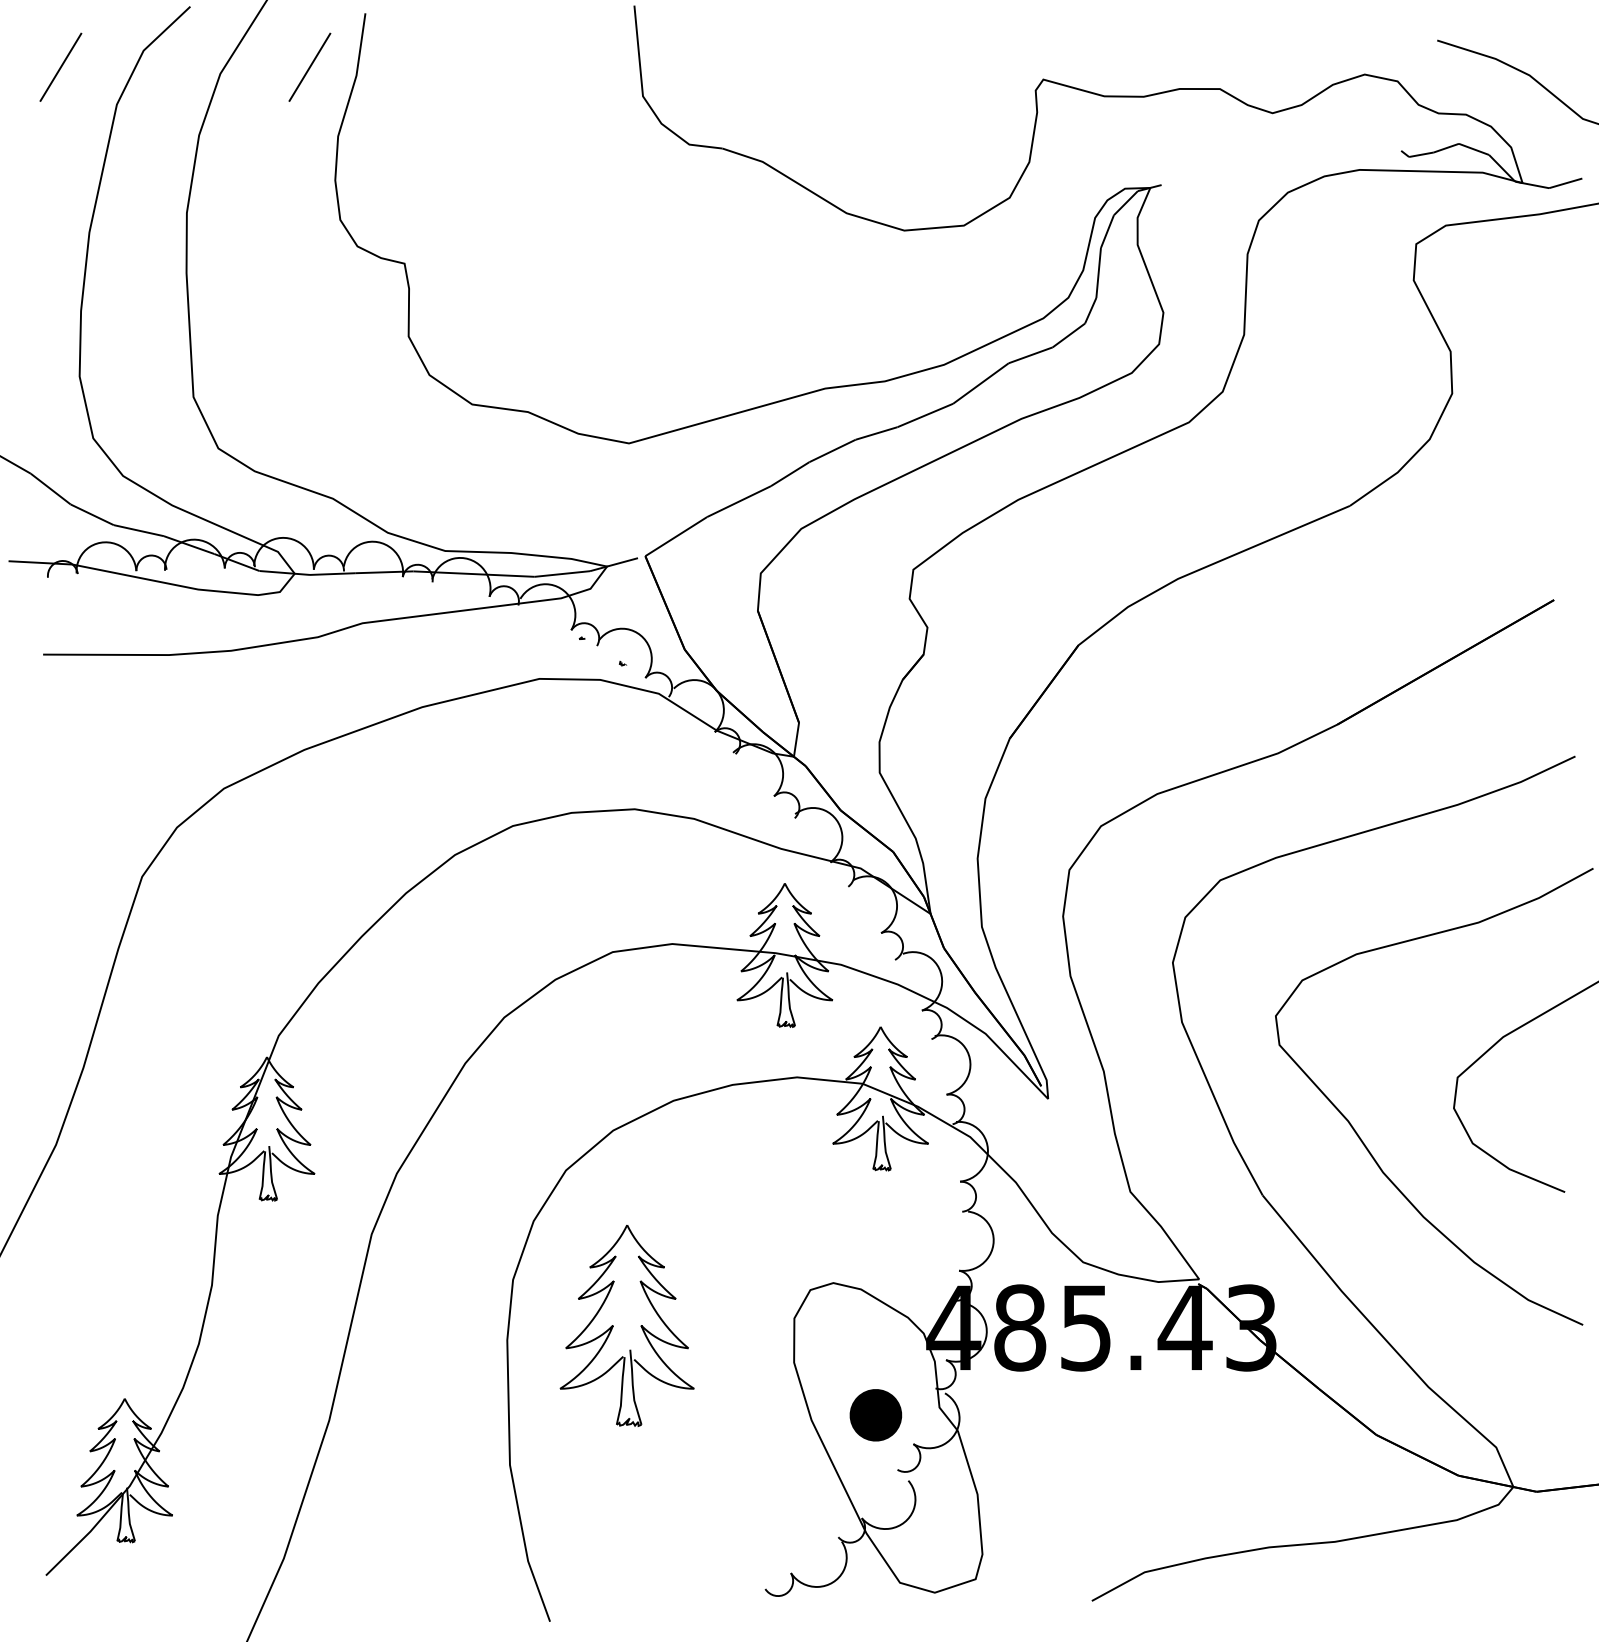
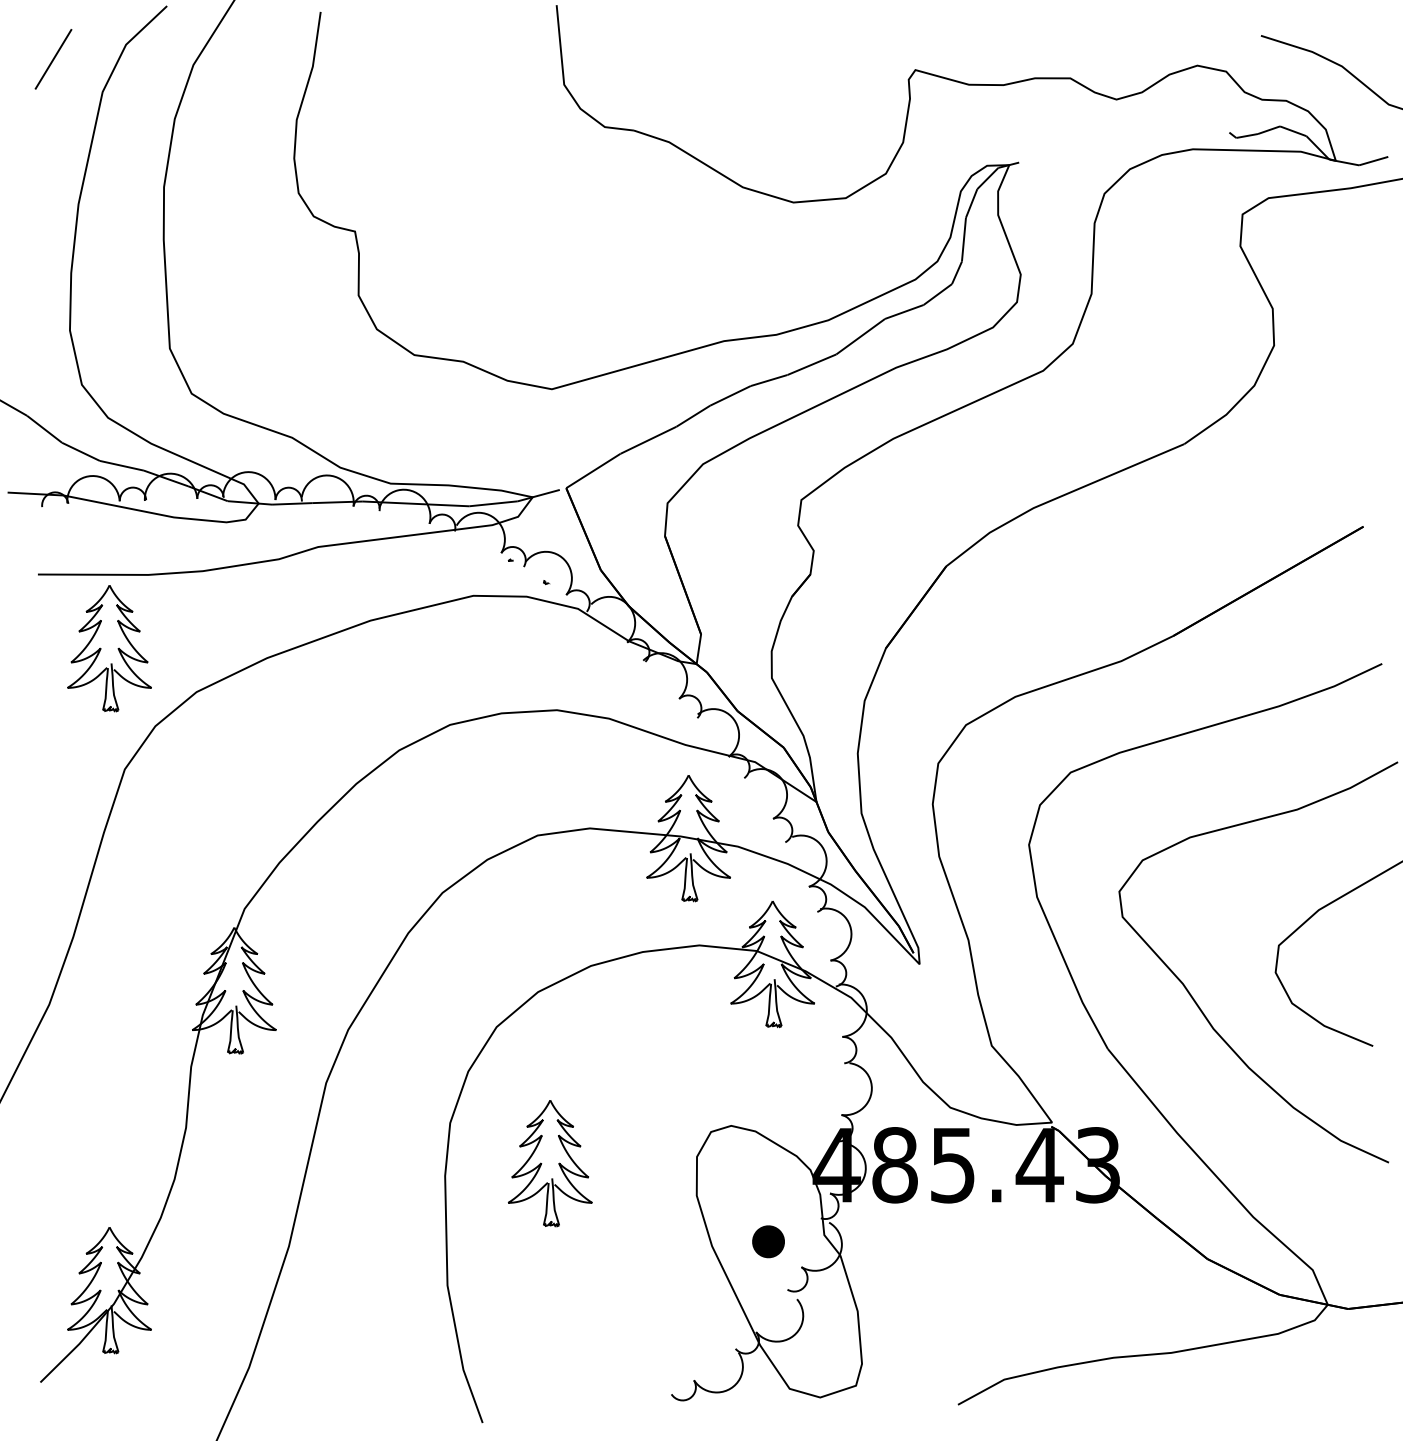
line: (309, 66) -> (271, 58), removed
part: (124, 738) -> (109, 648), added
part: (626, 1325) -> (549, 1163), size x0.71
part: (875, 1414) -> (768, 1241), size x0.71

